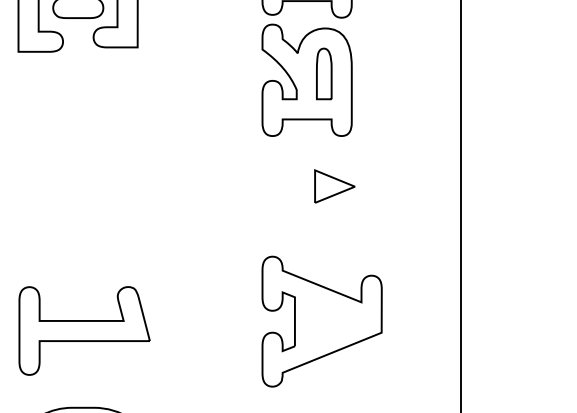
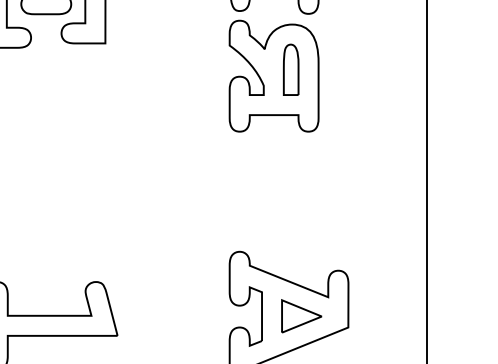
part: (334, 186) -> (301, 316), moved

